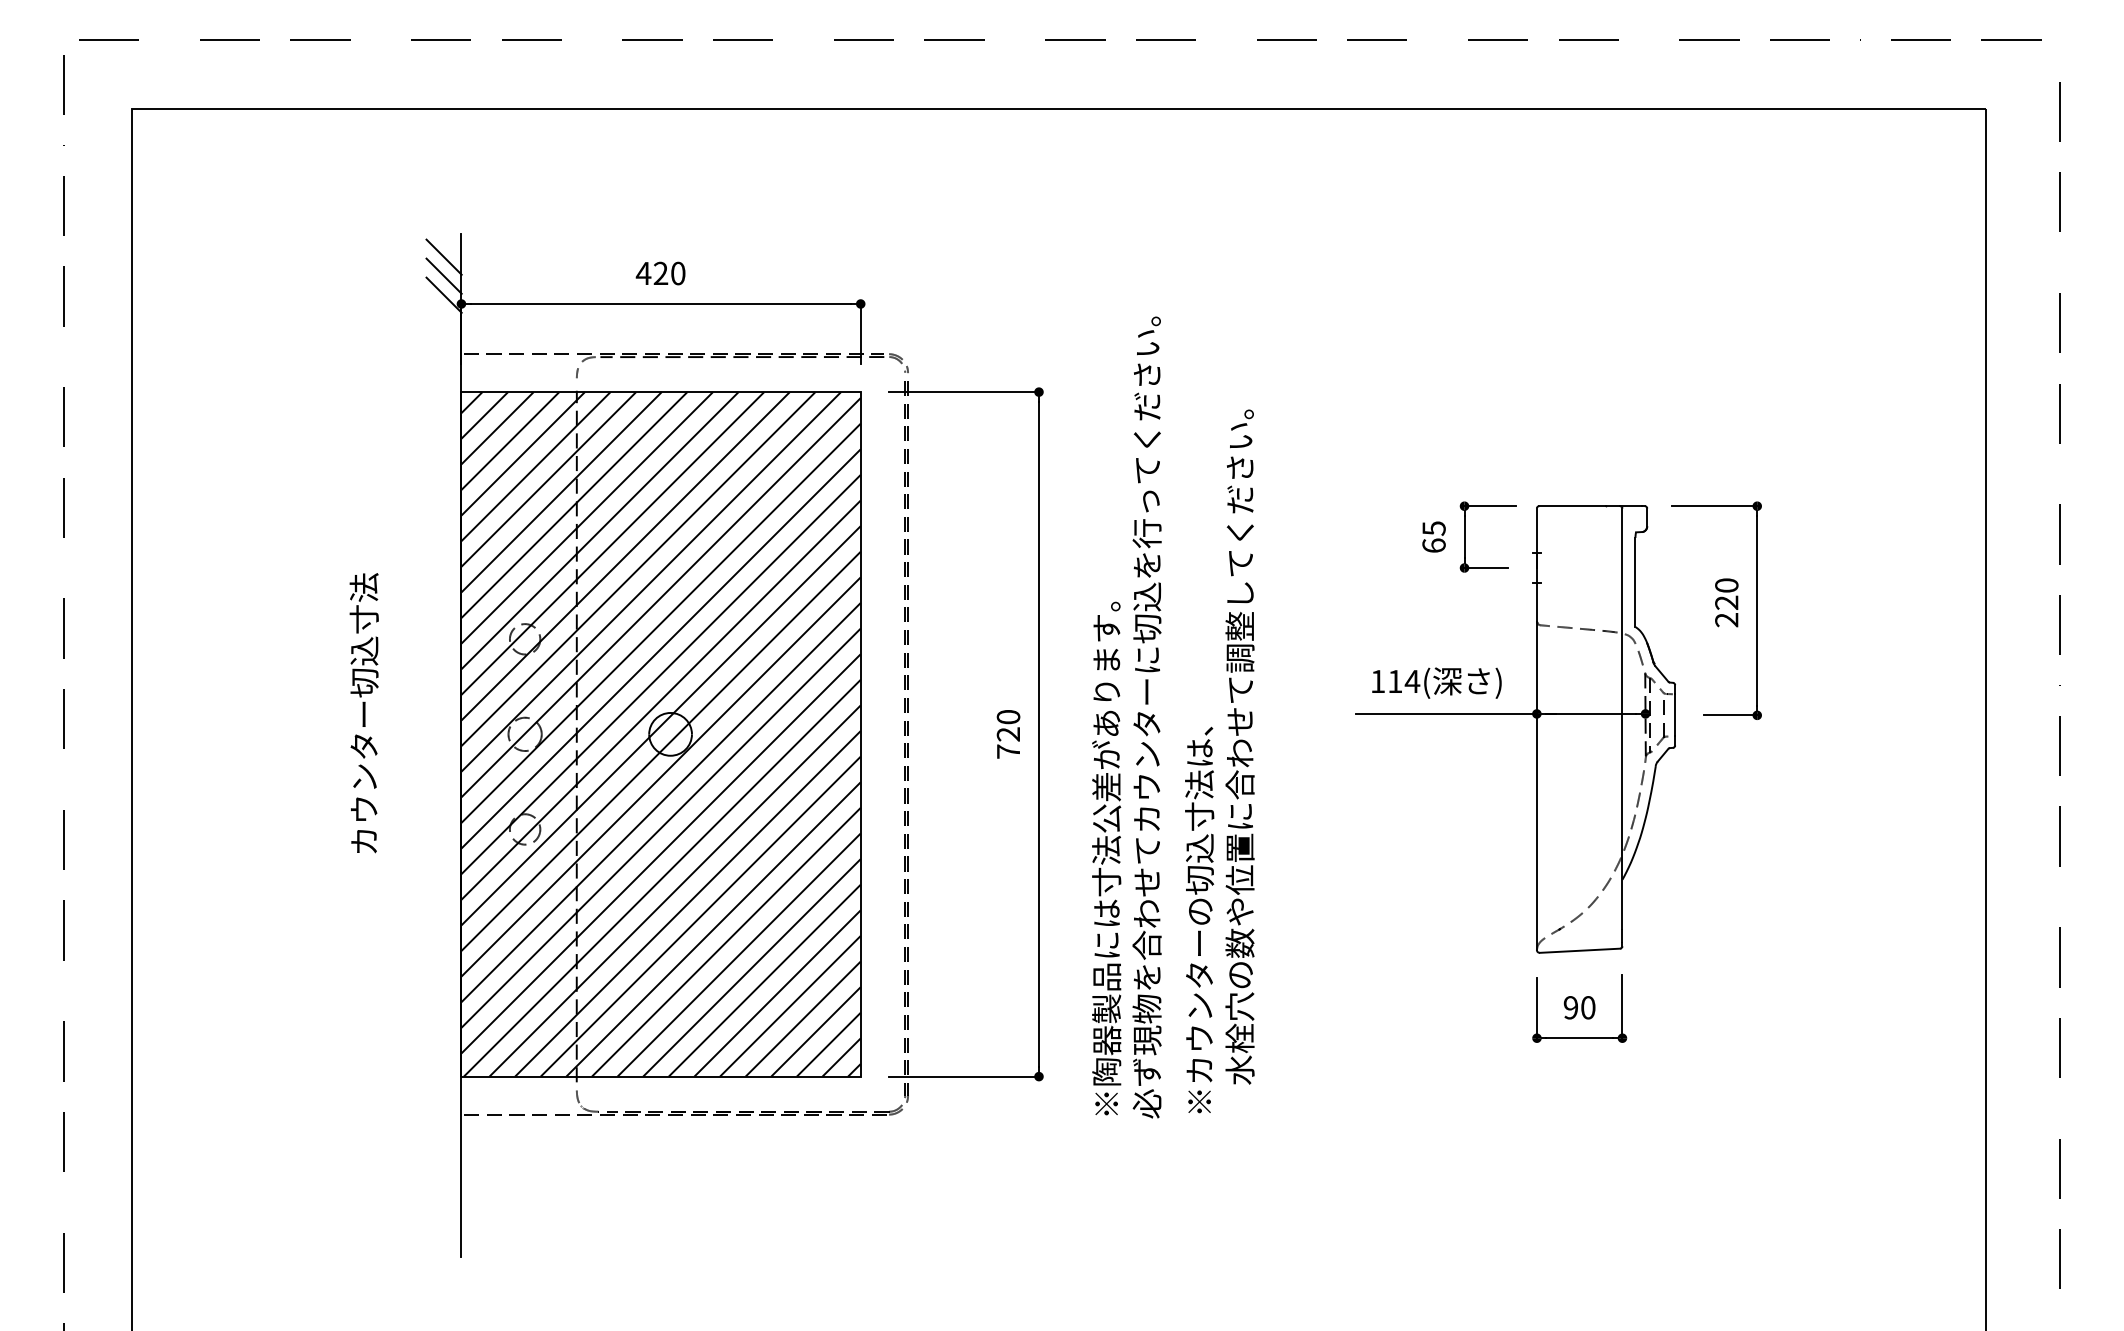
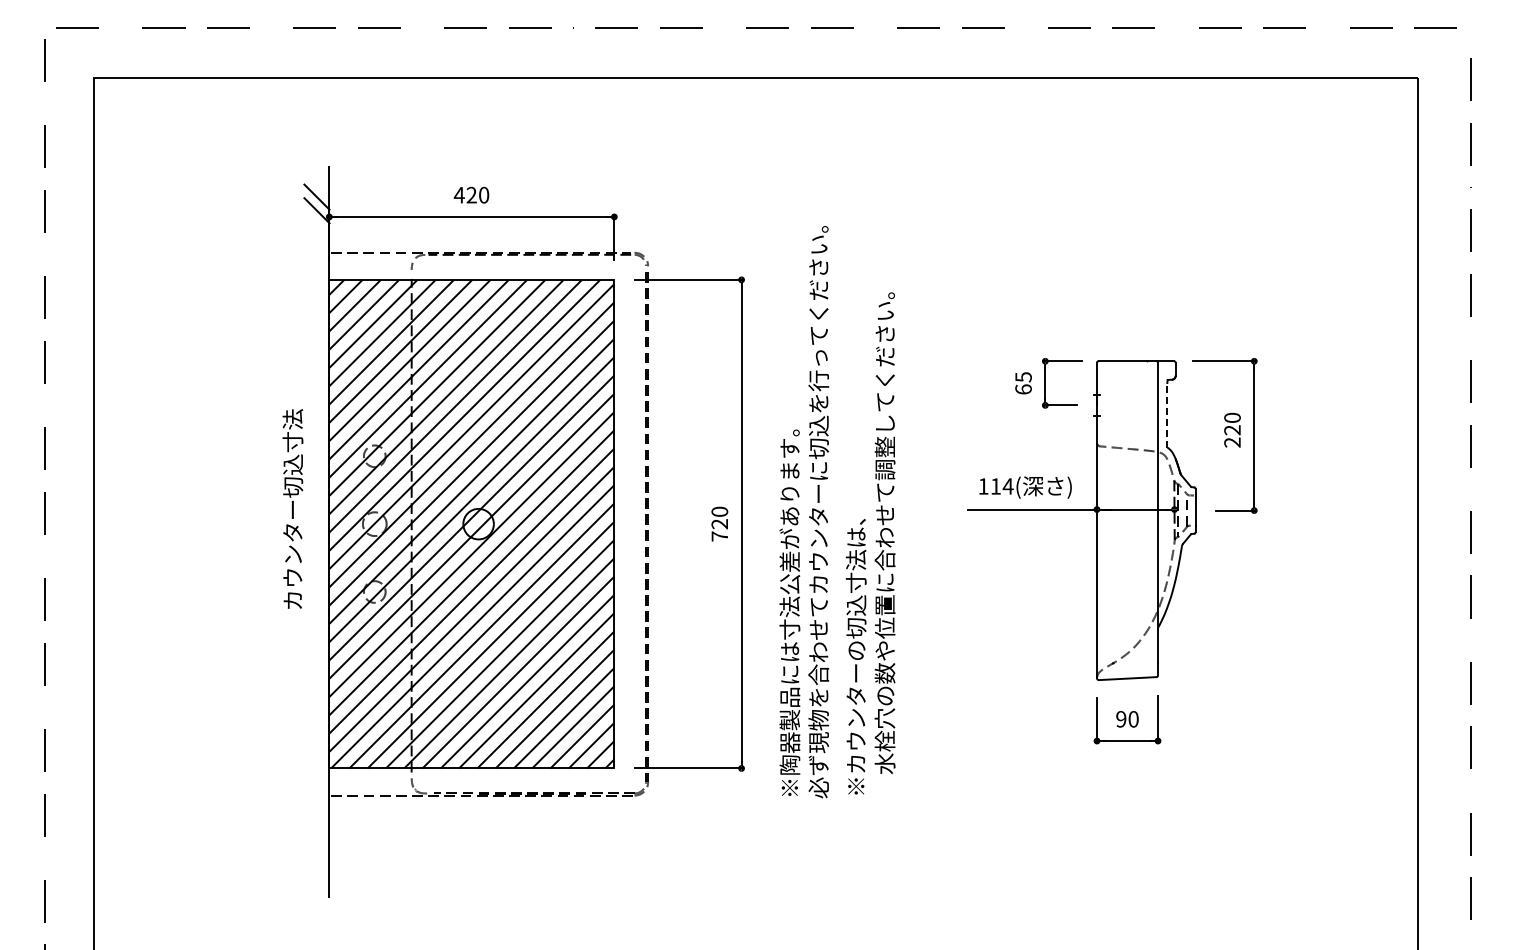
line: (443, 257) -> (316, 183), removed
line: (1635, 582) -> (1167, 415), solid -> dashed
text: (363, 712) -> (292, 508), moved

